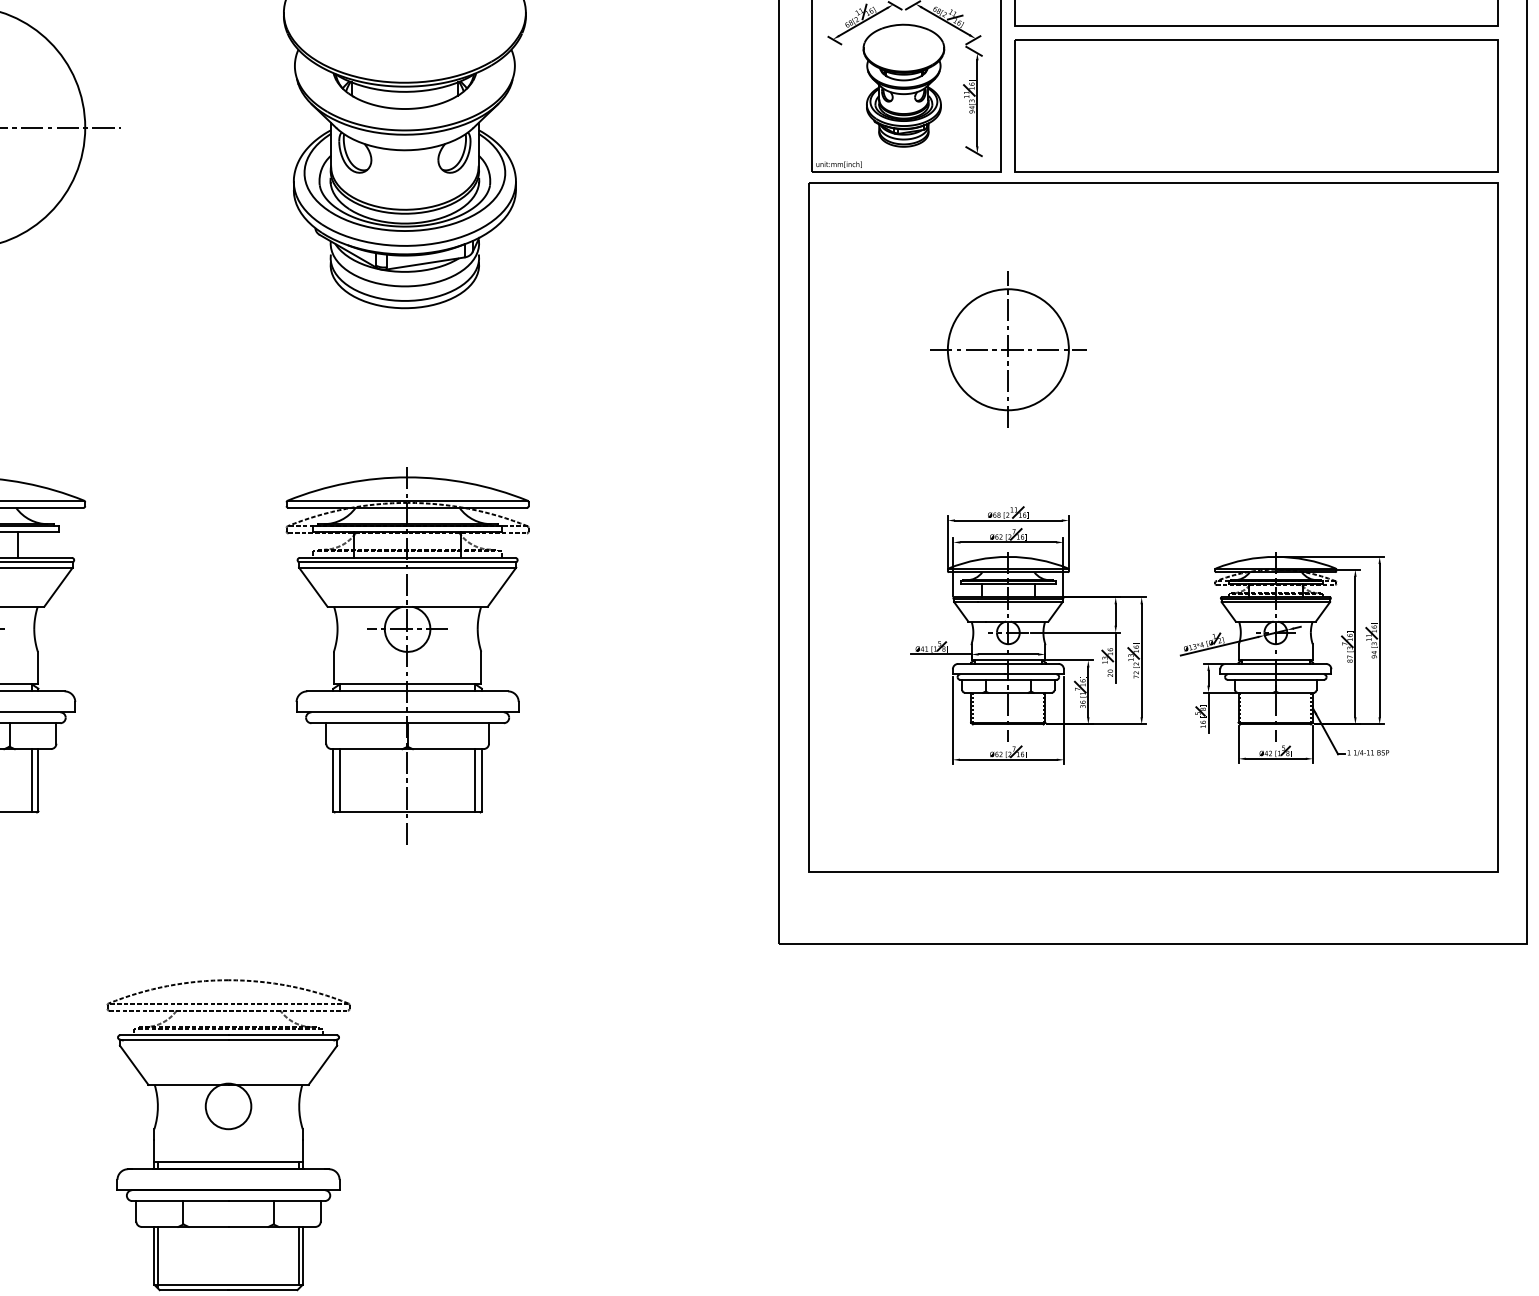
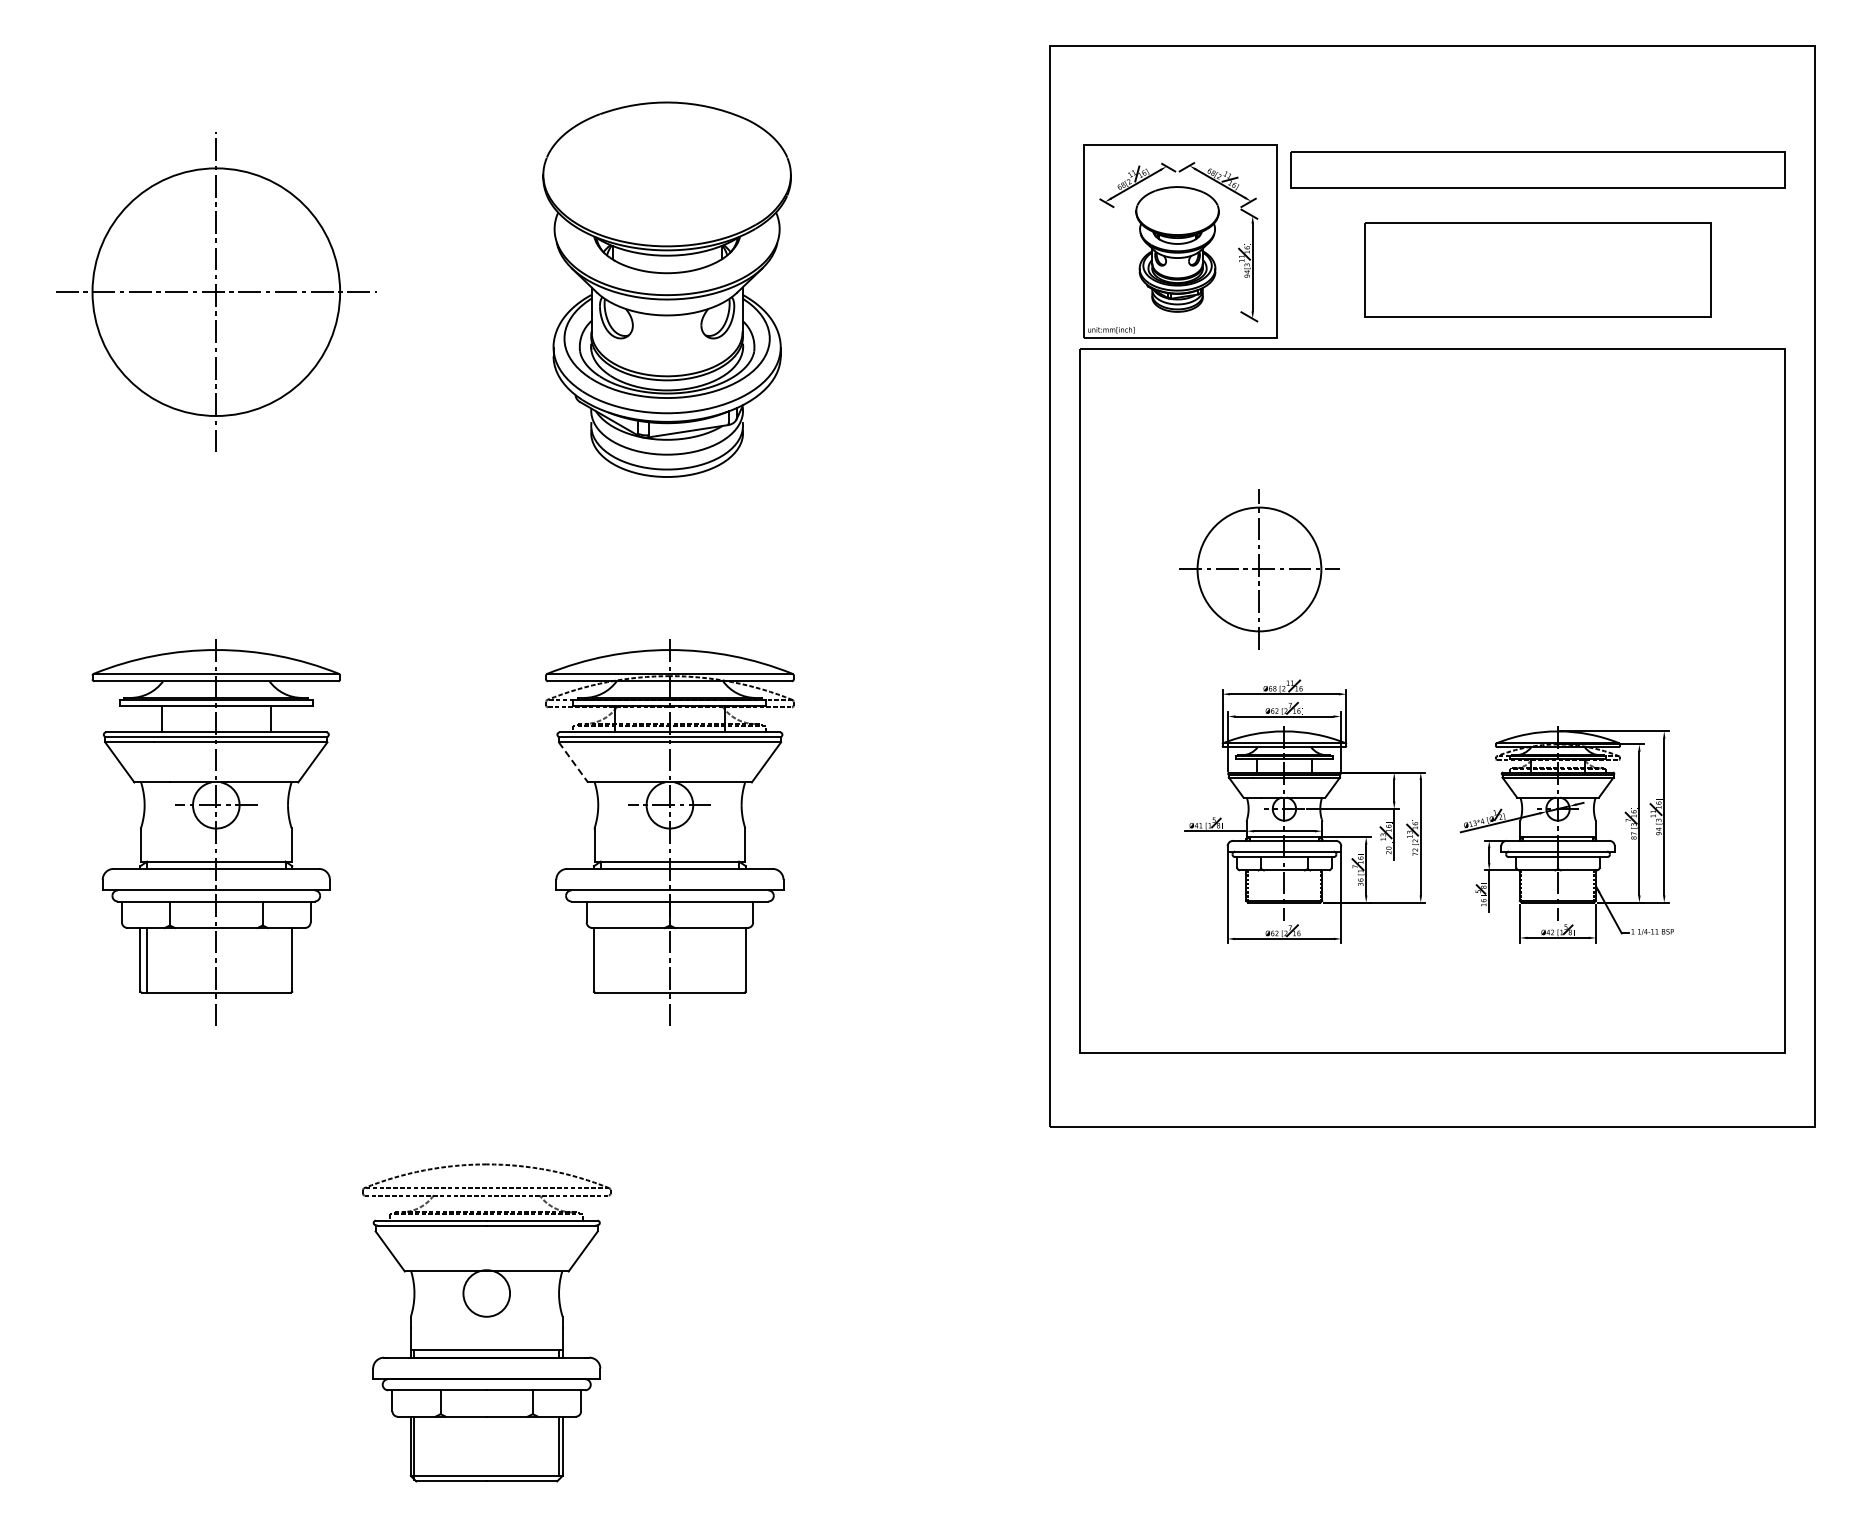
part: (1255, 105) -> (1537, 269), size x0.7
part: (1008, 349) -> (1259, 569), moved
line: (313, 587) -> (573, 762), solid -> dashed
line: (31, 779) -> (285, 959), removed
line: (339, 779) -> (600, 959), removed
line: (475, 779) -> (739, 959), removed

